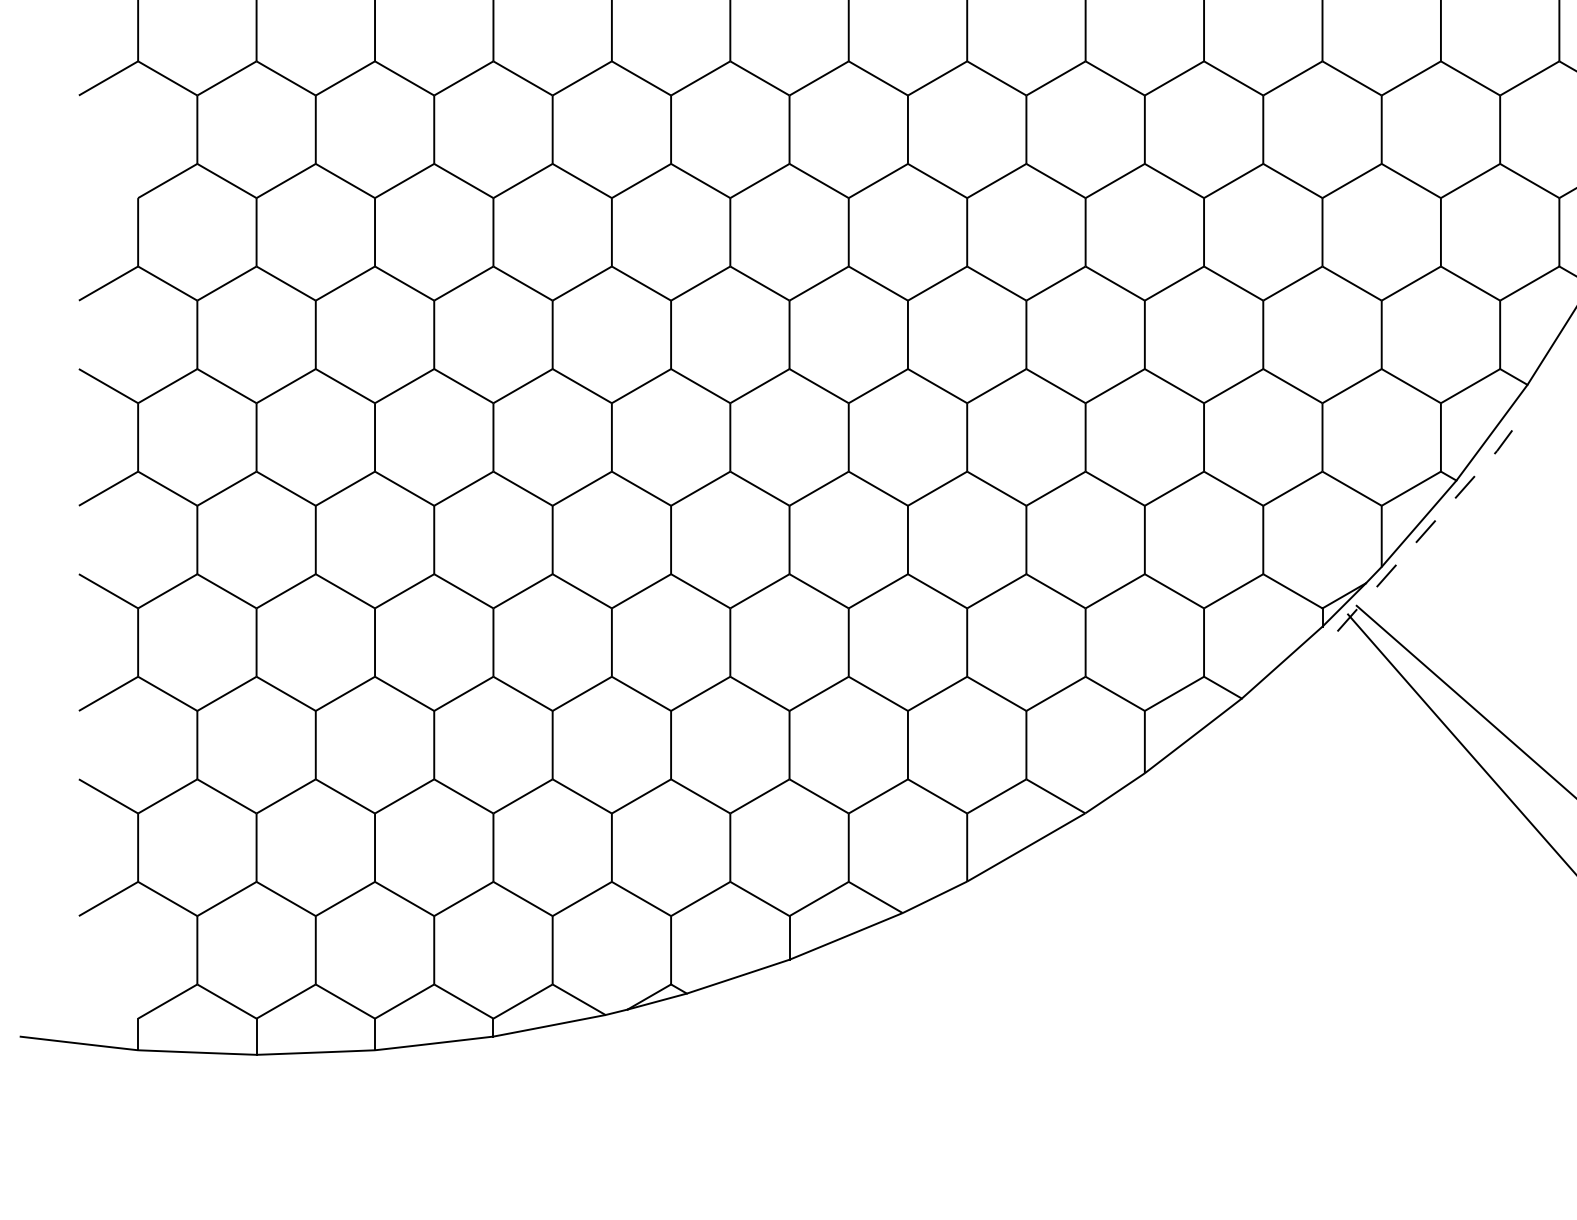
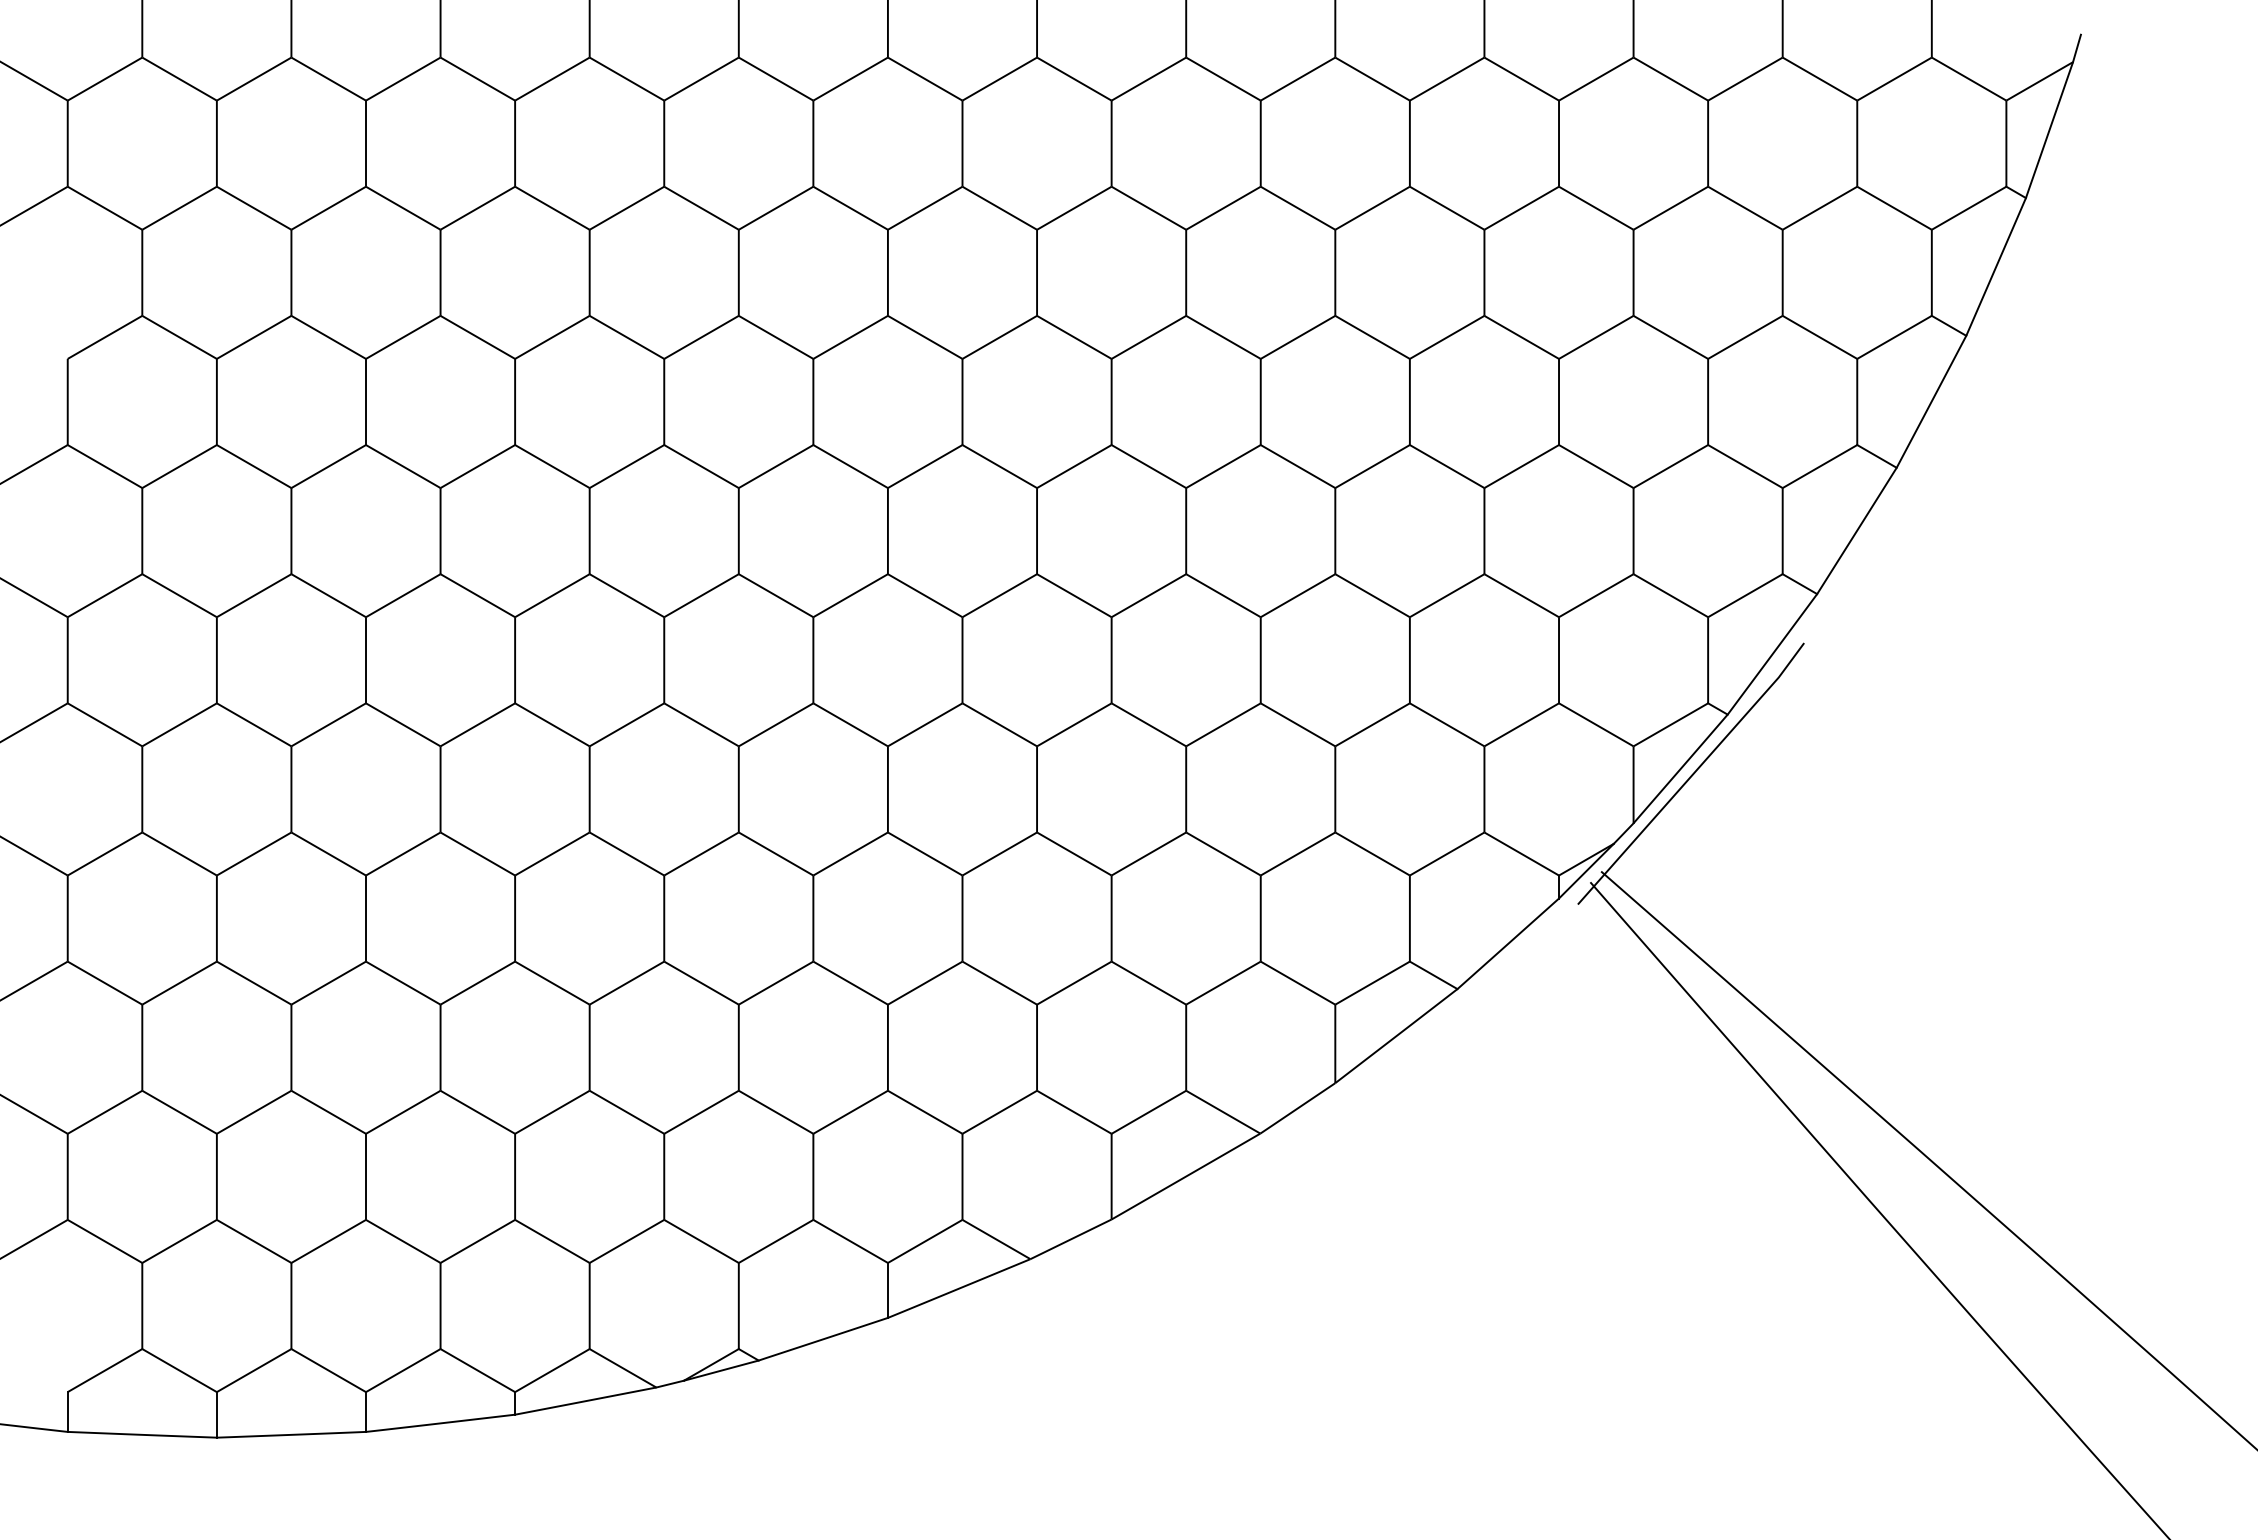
line: (1428, 528) -> (1692, 774), dashed -> solid

